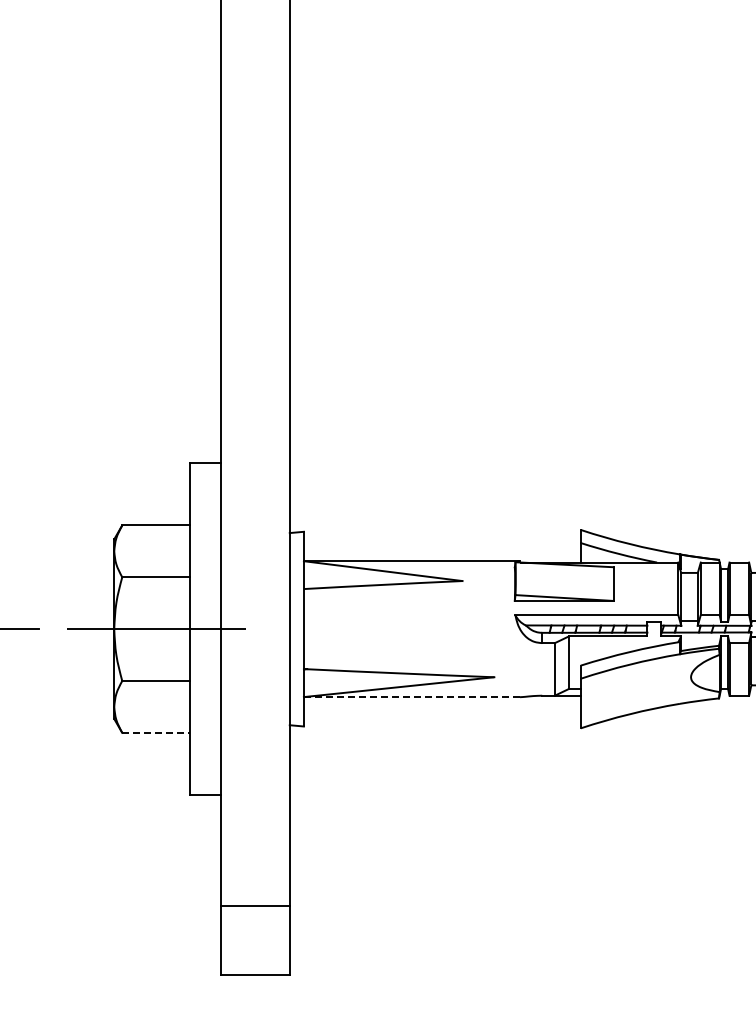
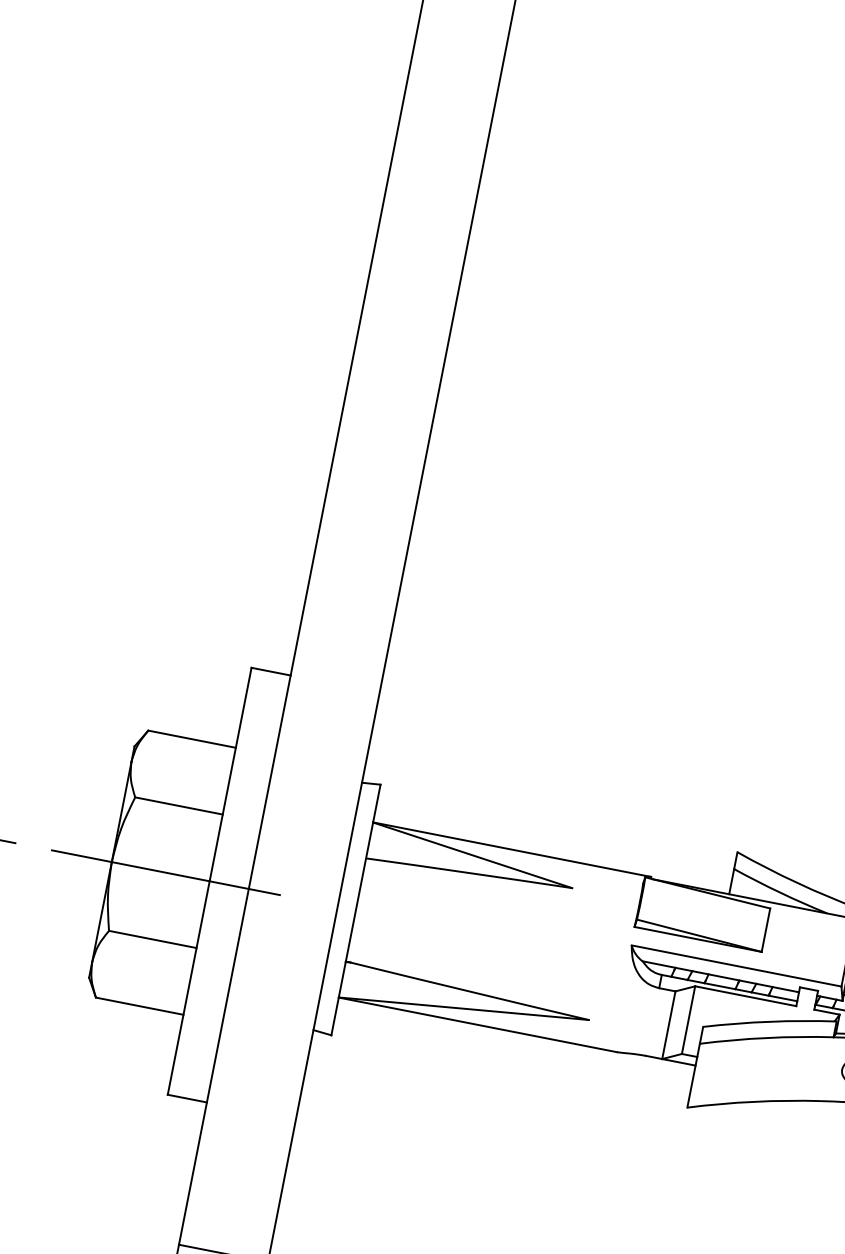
line: (412, 697) -> (478, 1025), dashed -> solid
line: (156, 732) -> (140, 1005), dashed -> solid

